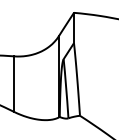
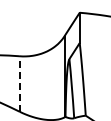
line: (14, 84) -> (20, 84), solid -> dashed

